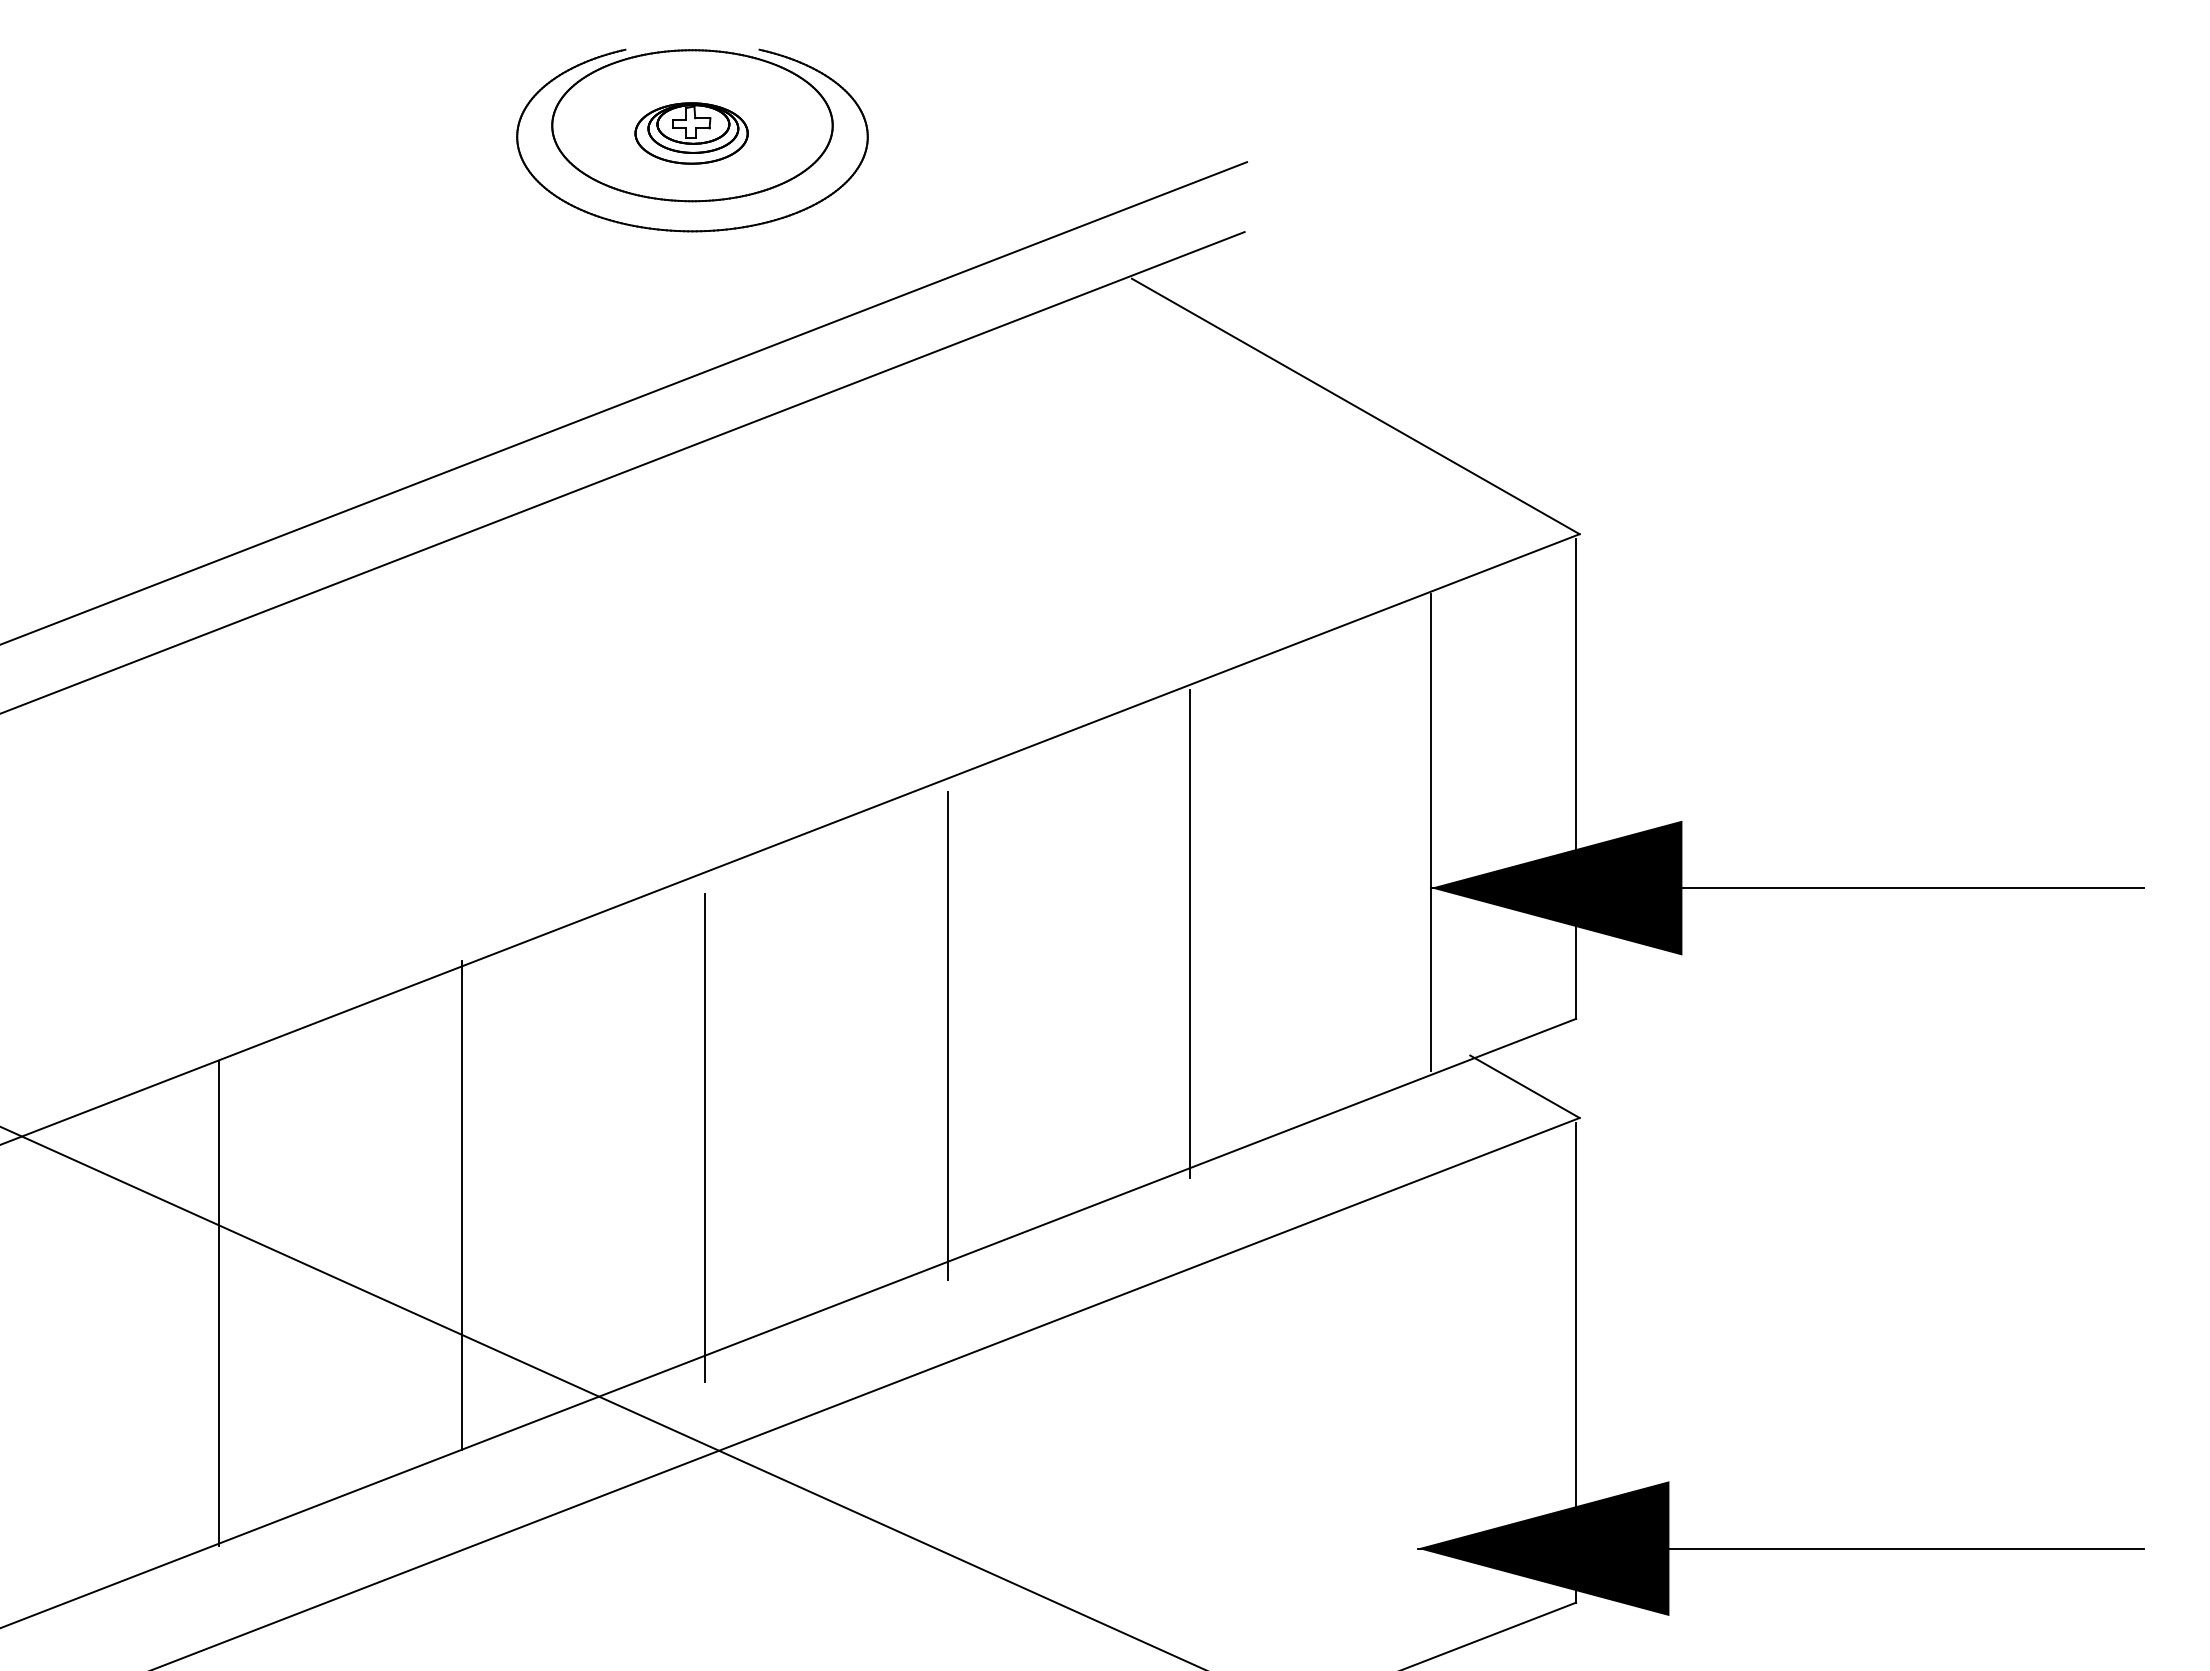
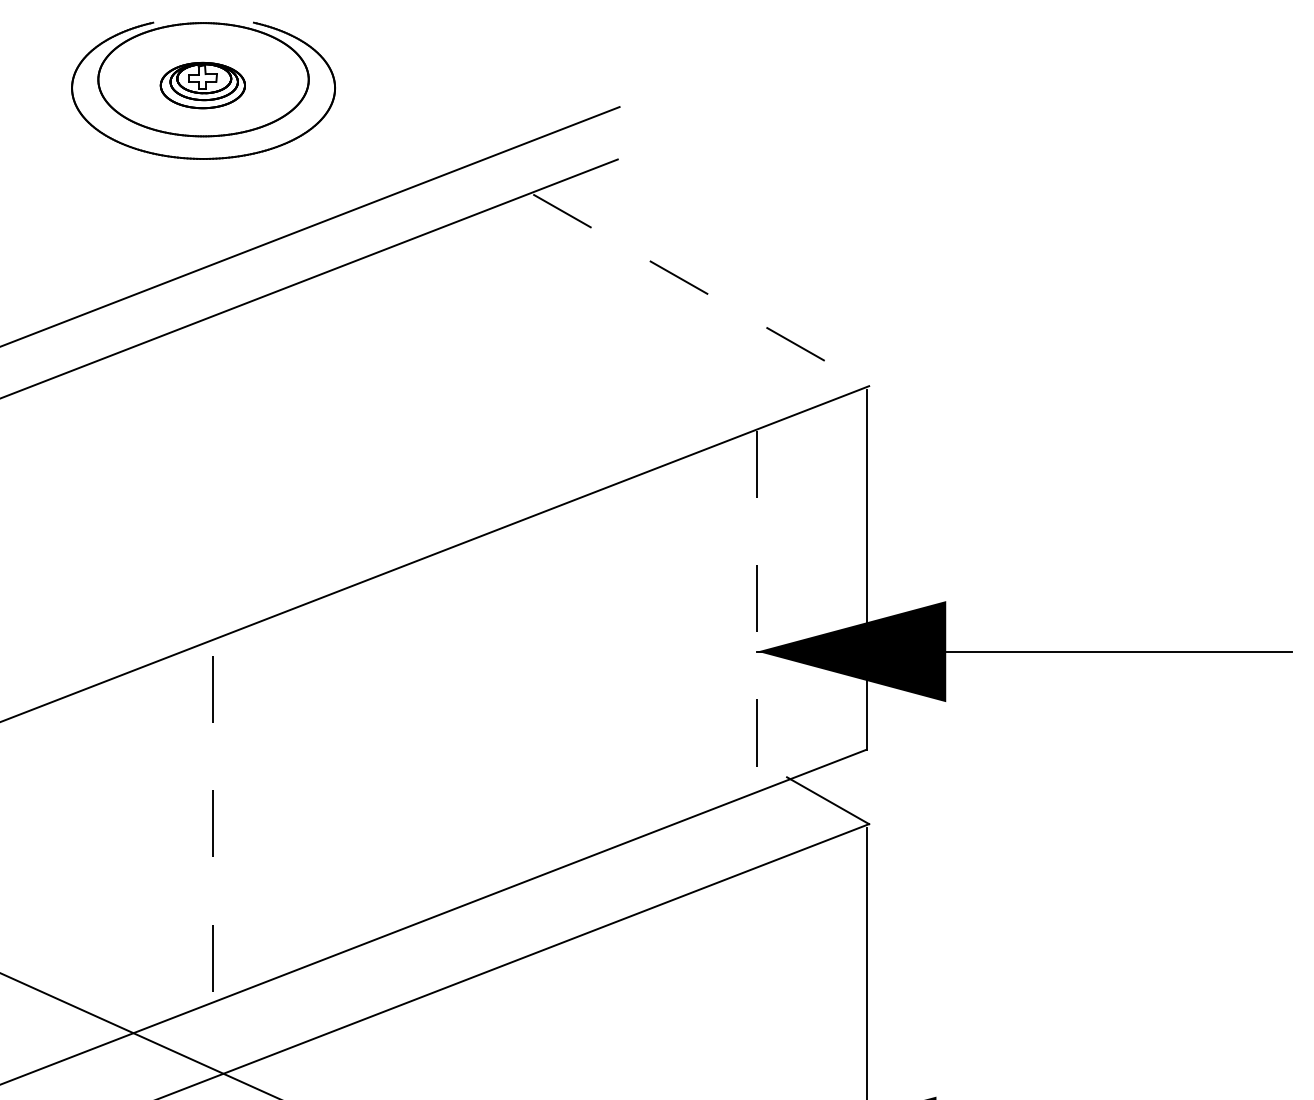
line: (1355, 406) -> (700, 290), solid -> dashed
line: (1430, 832) -> (757, 609), solid -> dashed
line: (1190, 934) -> (577, 686), removed
line: (947, 1035) -> (394, 762), removed
line: (704, 1138) -> (212, 839), solid -> dashed
line: (462, 1205) -> (31, 889), removed

